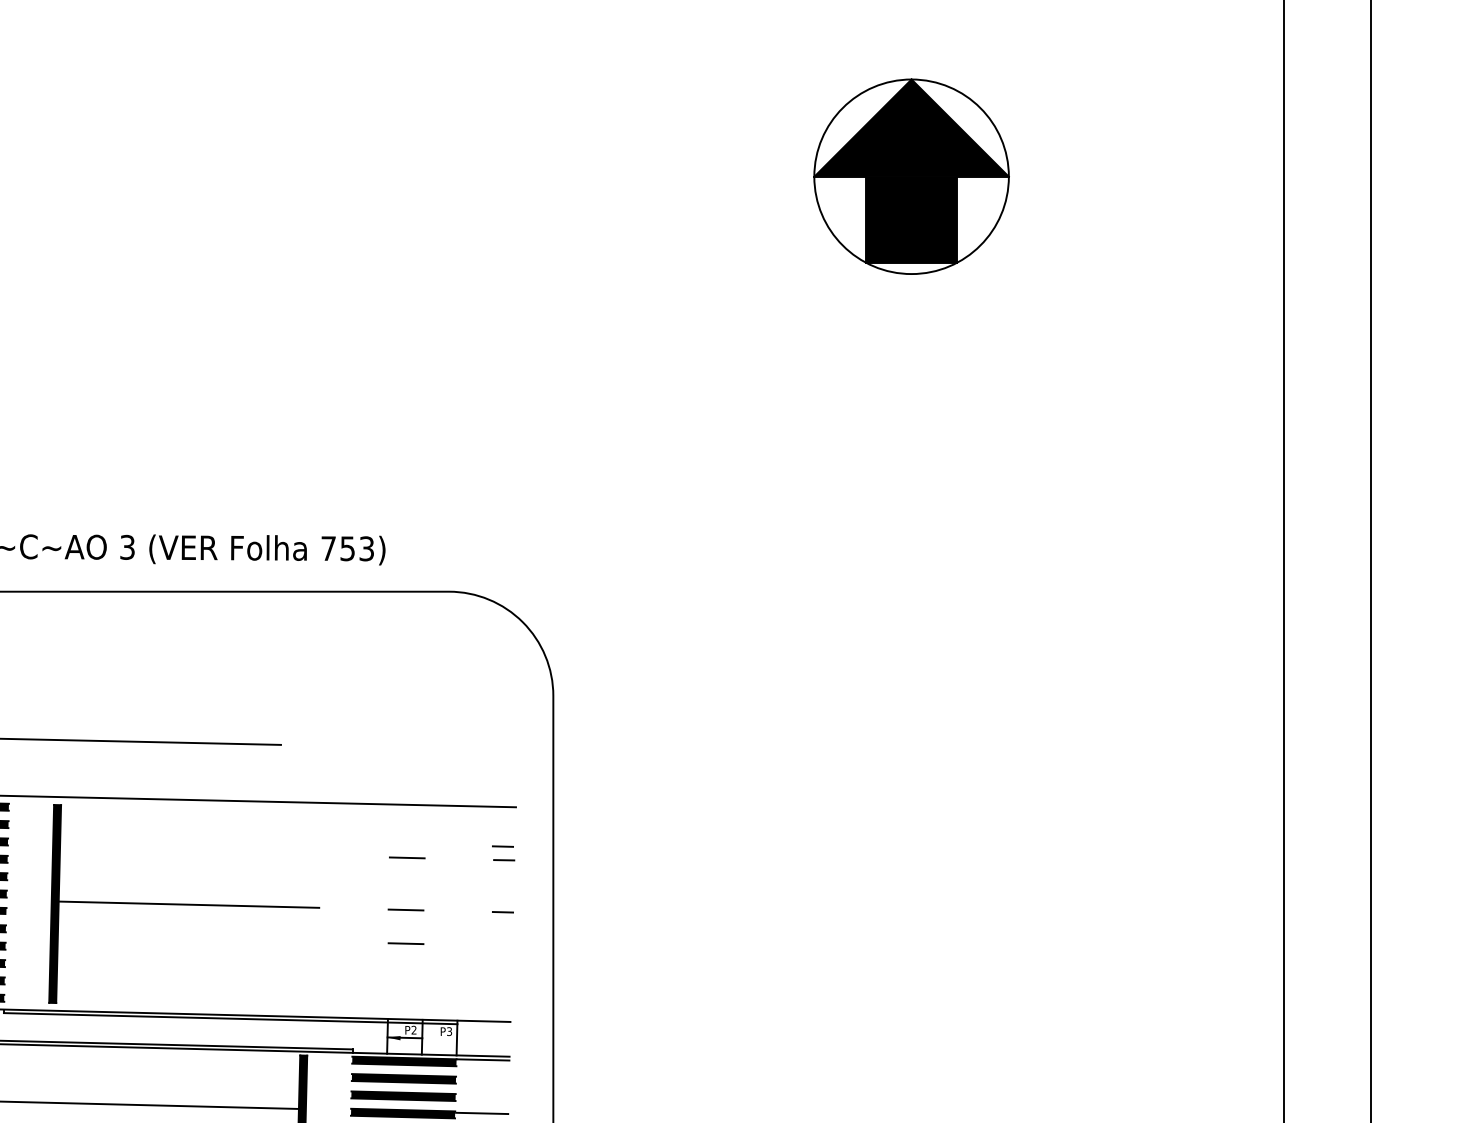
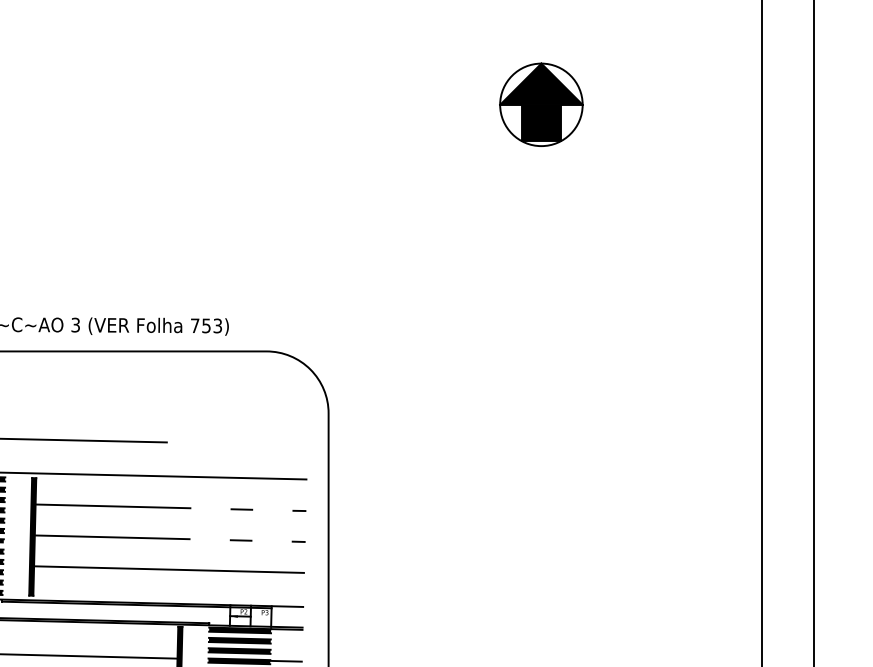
part: (911, 175) -> (541, 104), size x0.71
line: (502, 846) -> (298, 502), removed
line: (191, 852) -> (113, 506), added
line: (404, 943) -> (240, 560), removed
line: (283, 958) -> (168, 569), added

